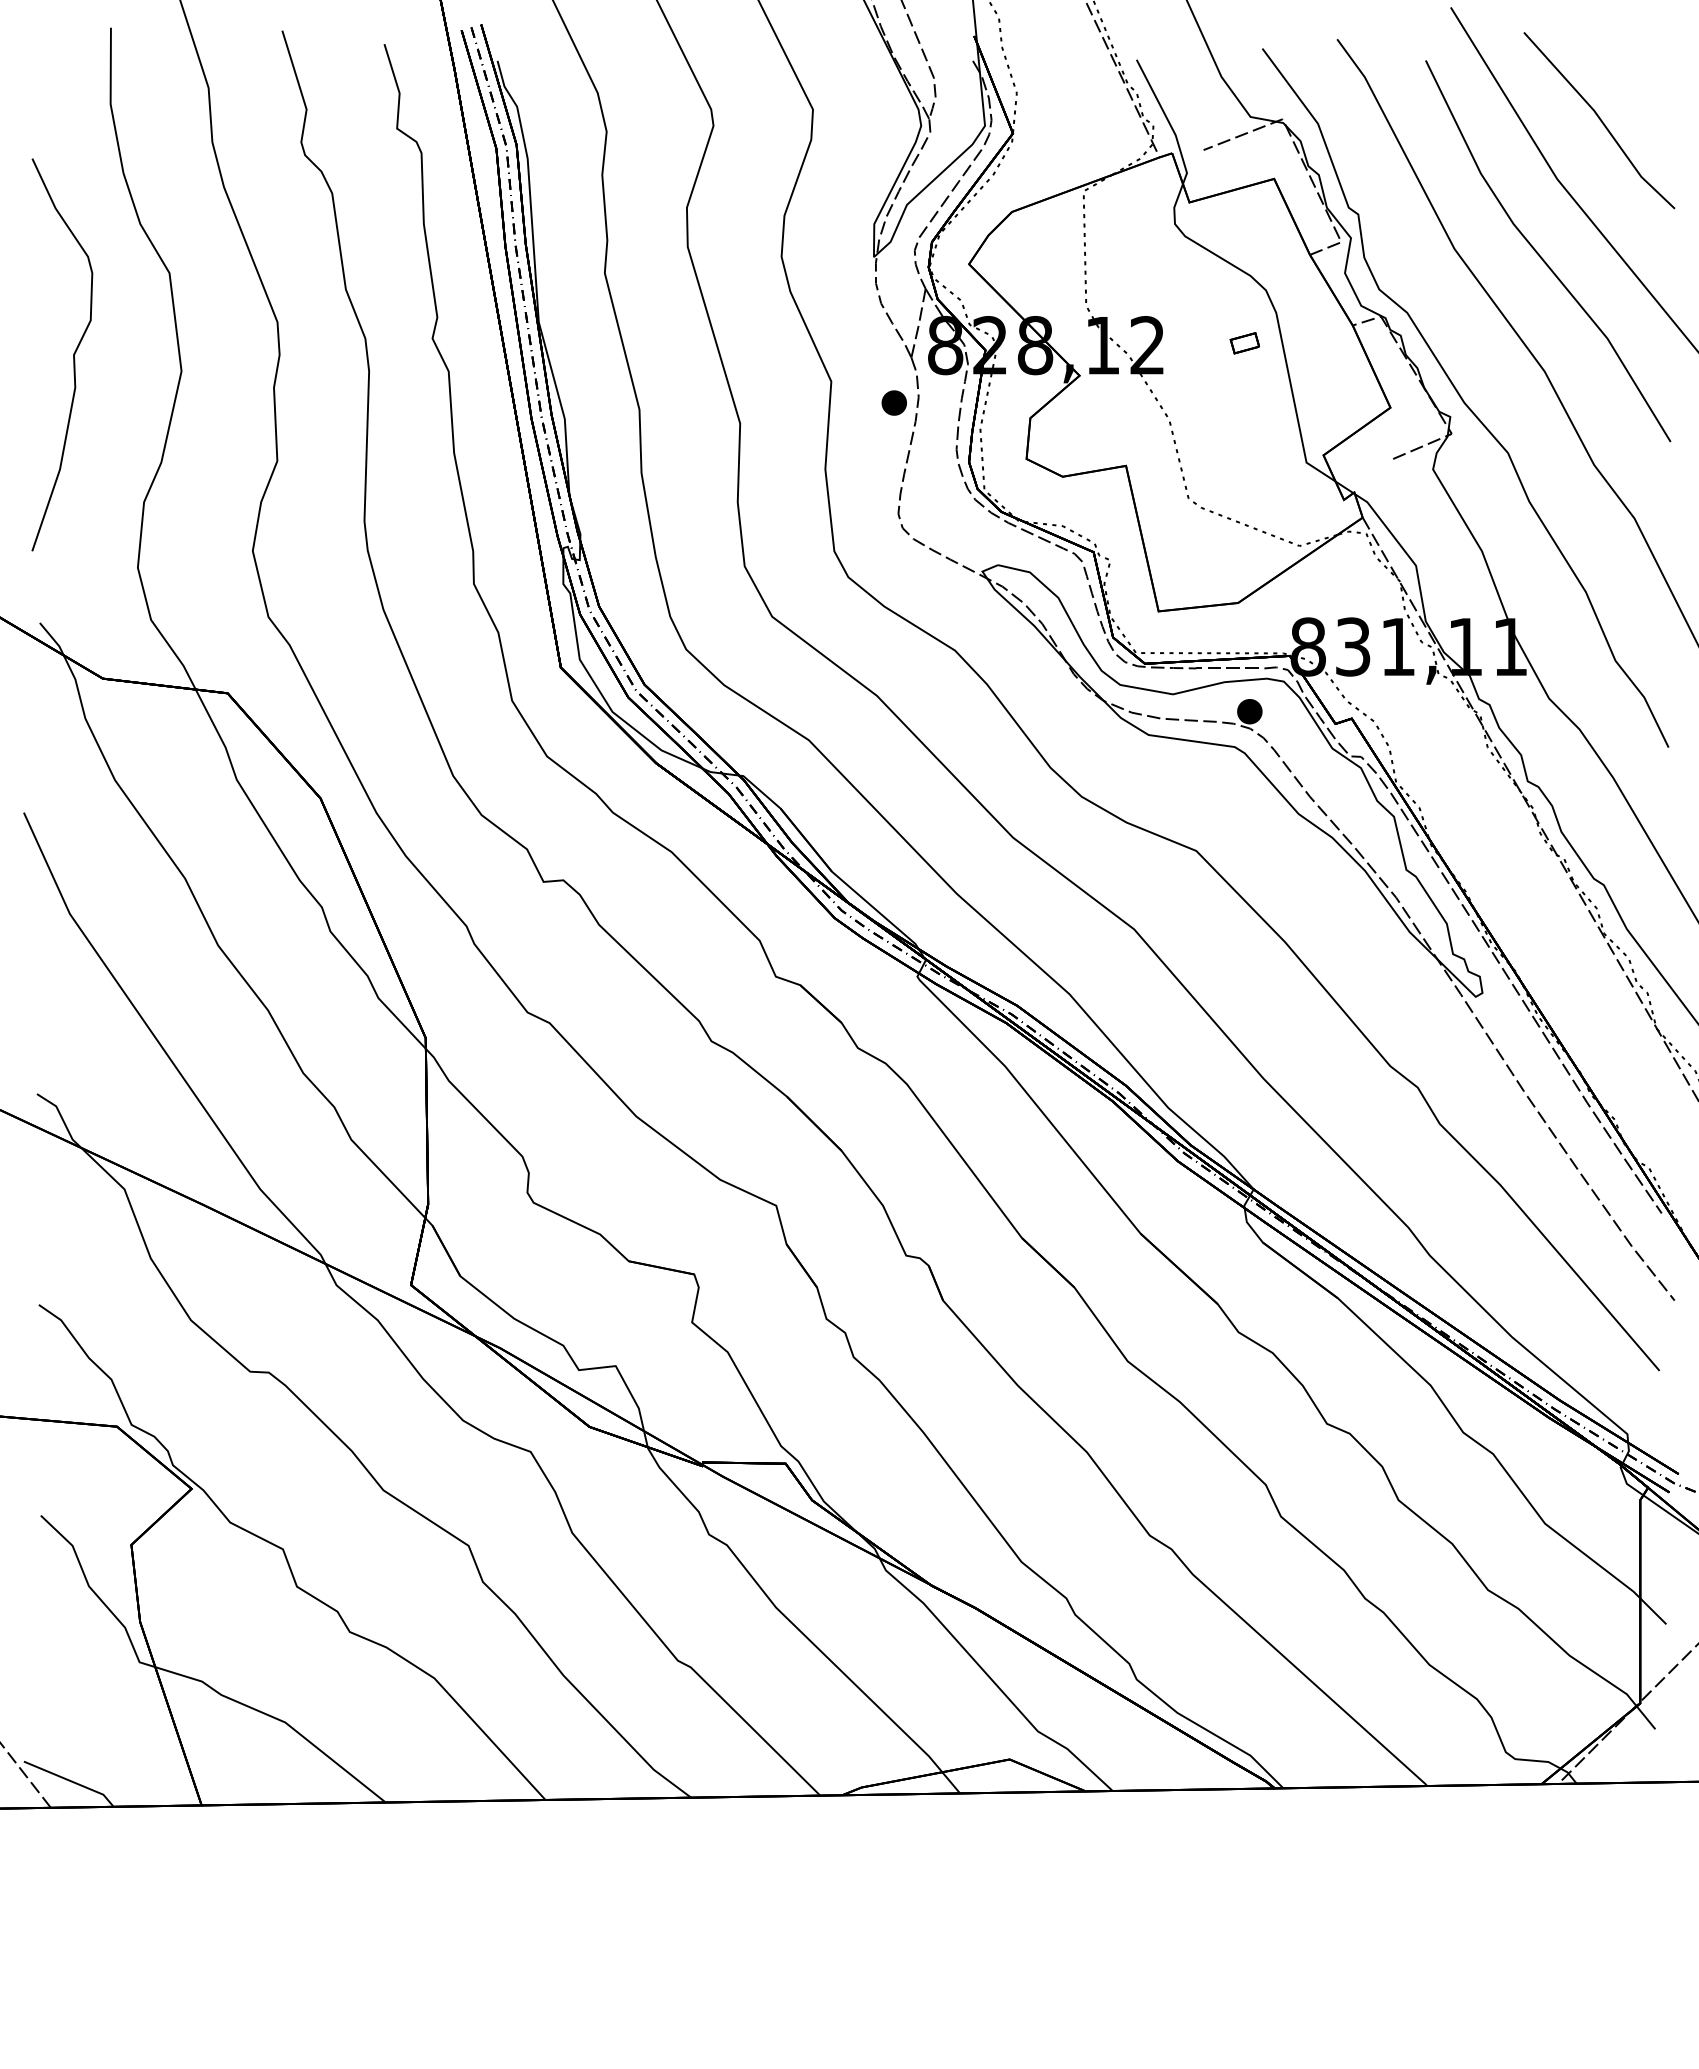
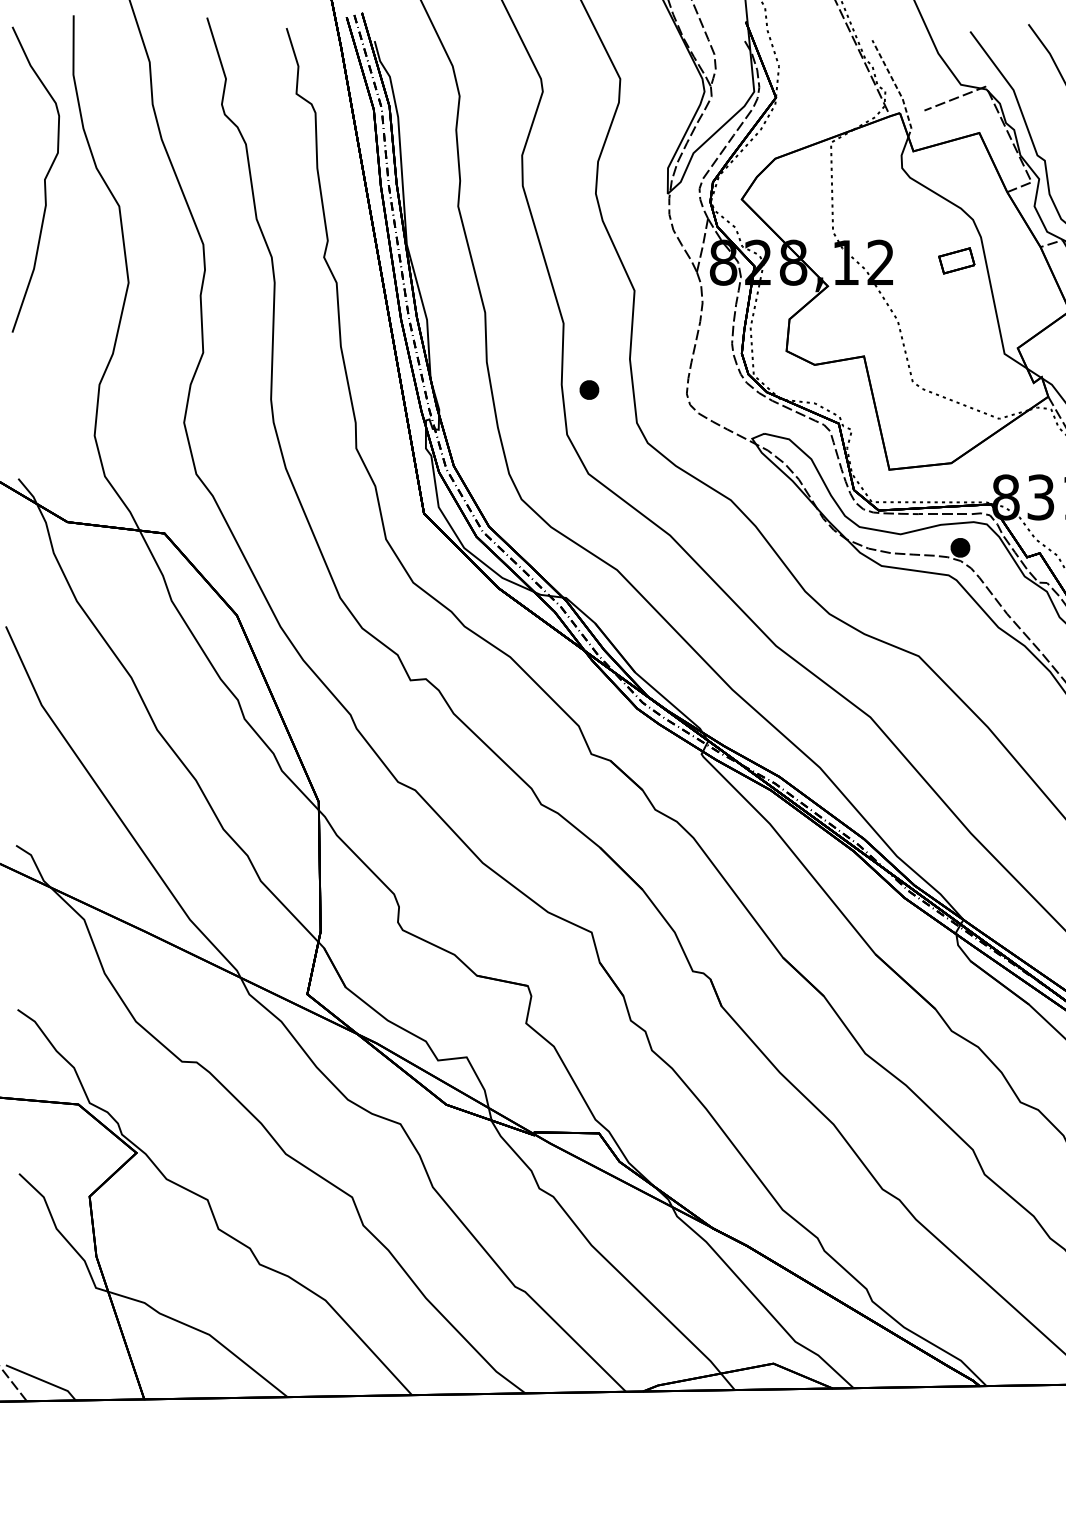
line: (1168, 121) -> (897, 88), solid -> dashed
part: (1244, 343) -> (956, 261), size x1.6
curve: (73, 354) -> (44, 179), moved
part: (893, 402) -> (588, 389), moved

